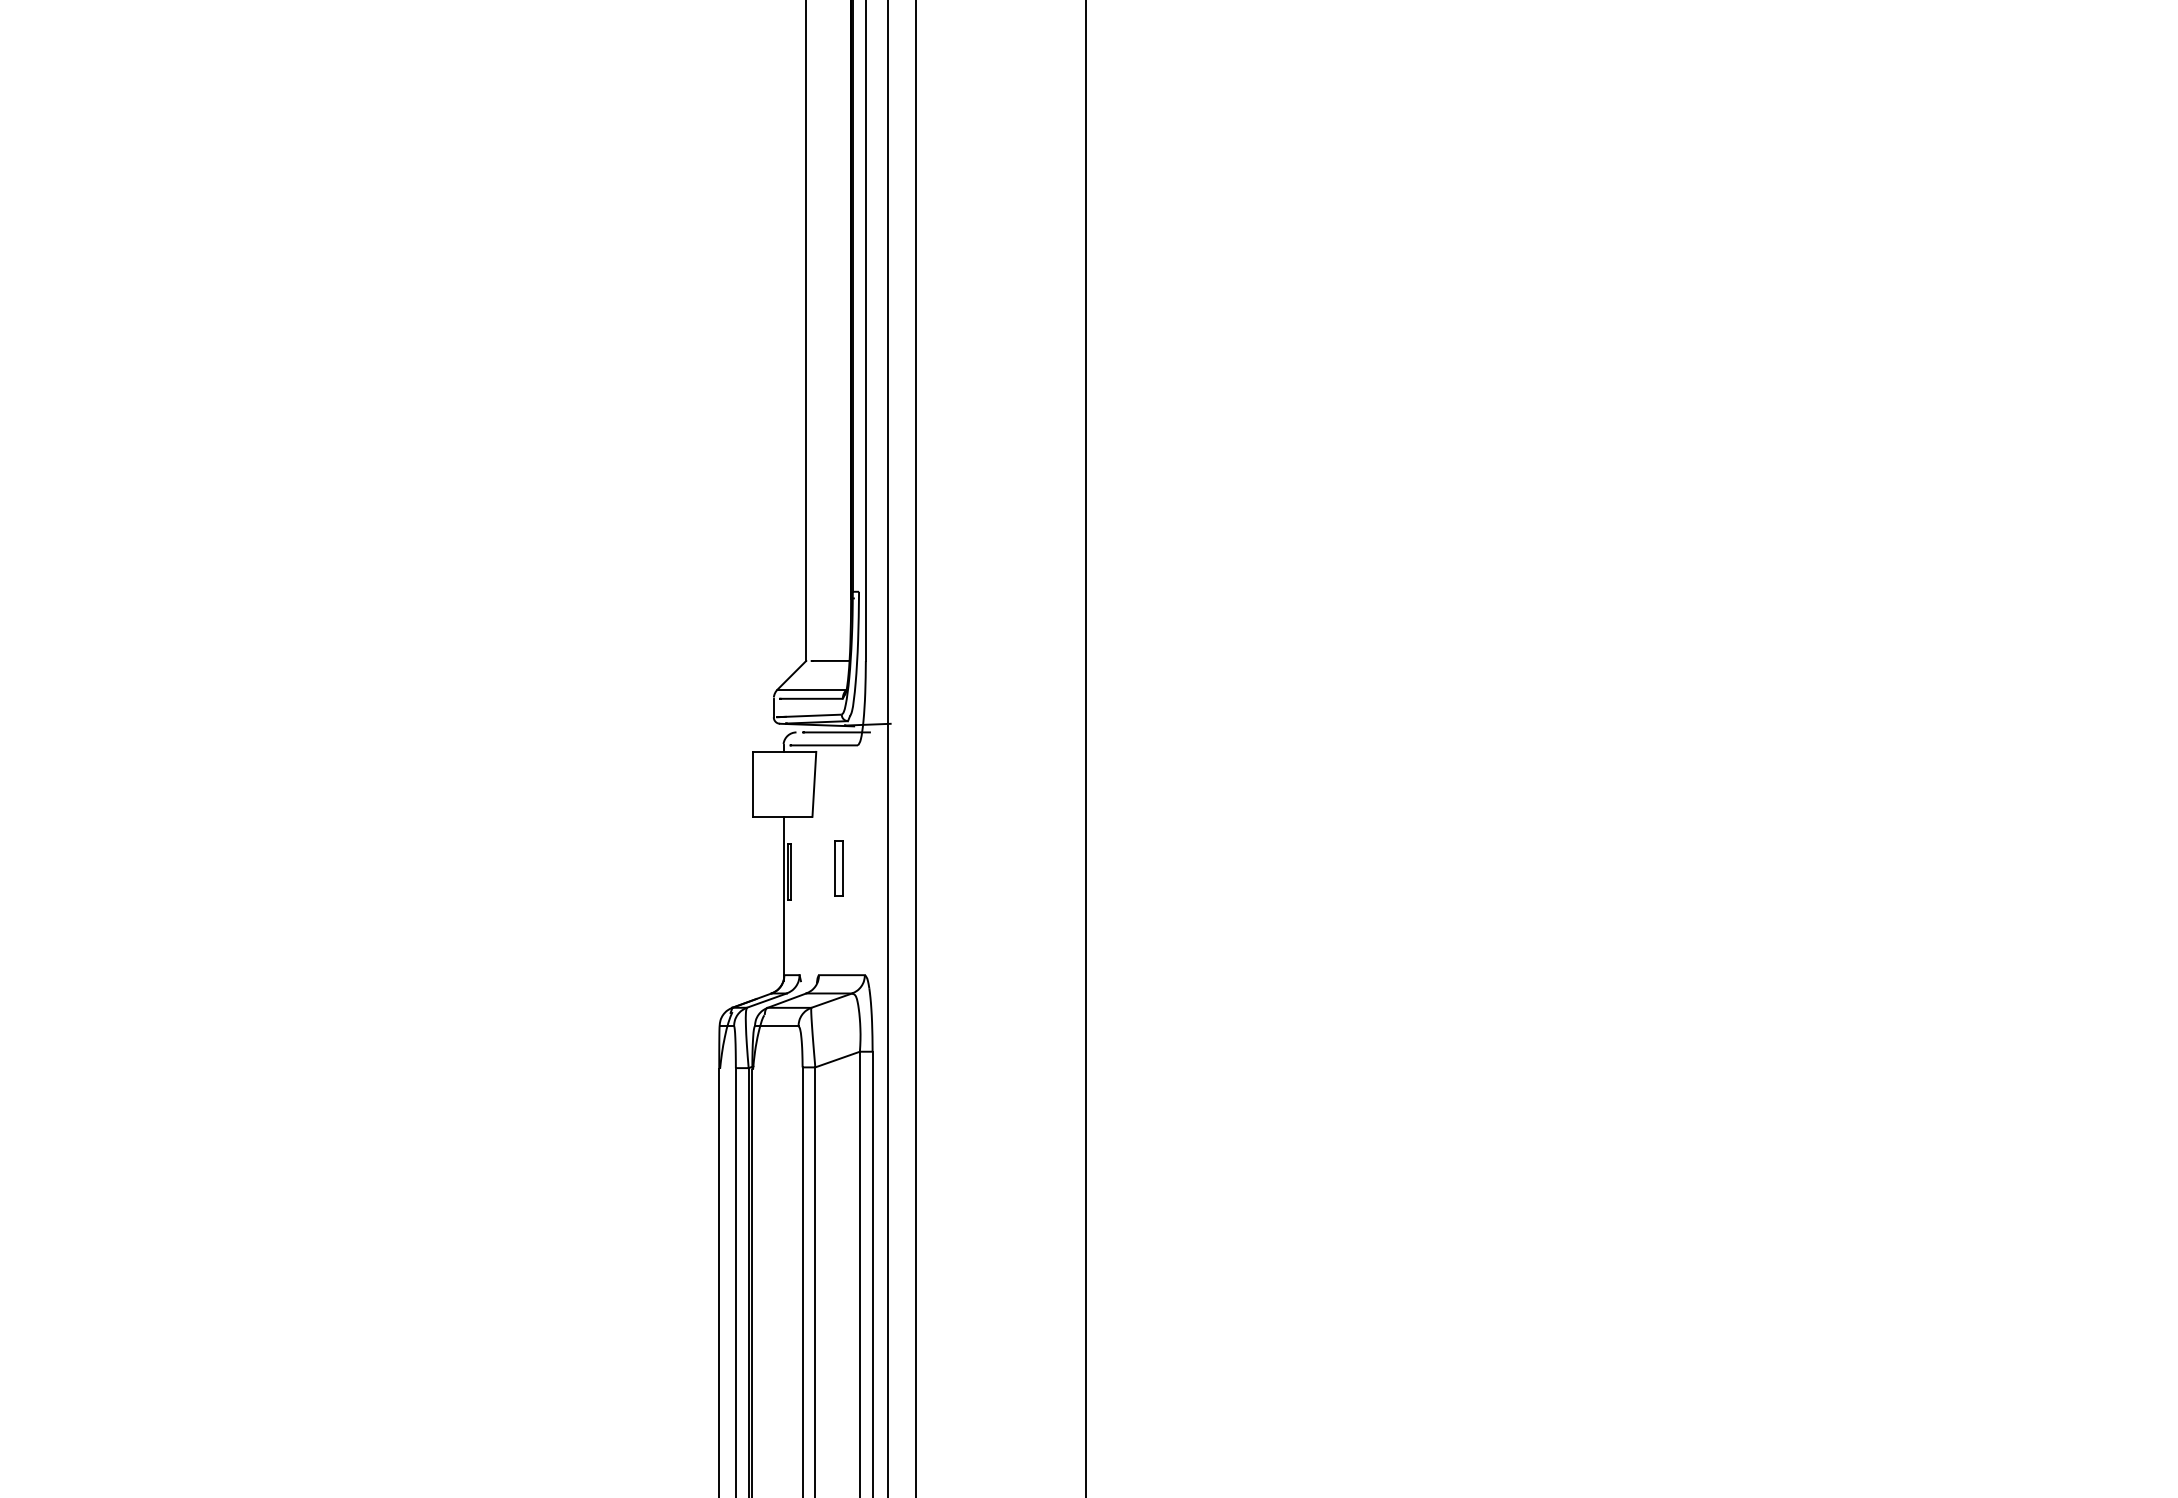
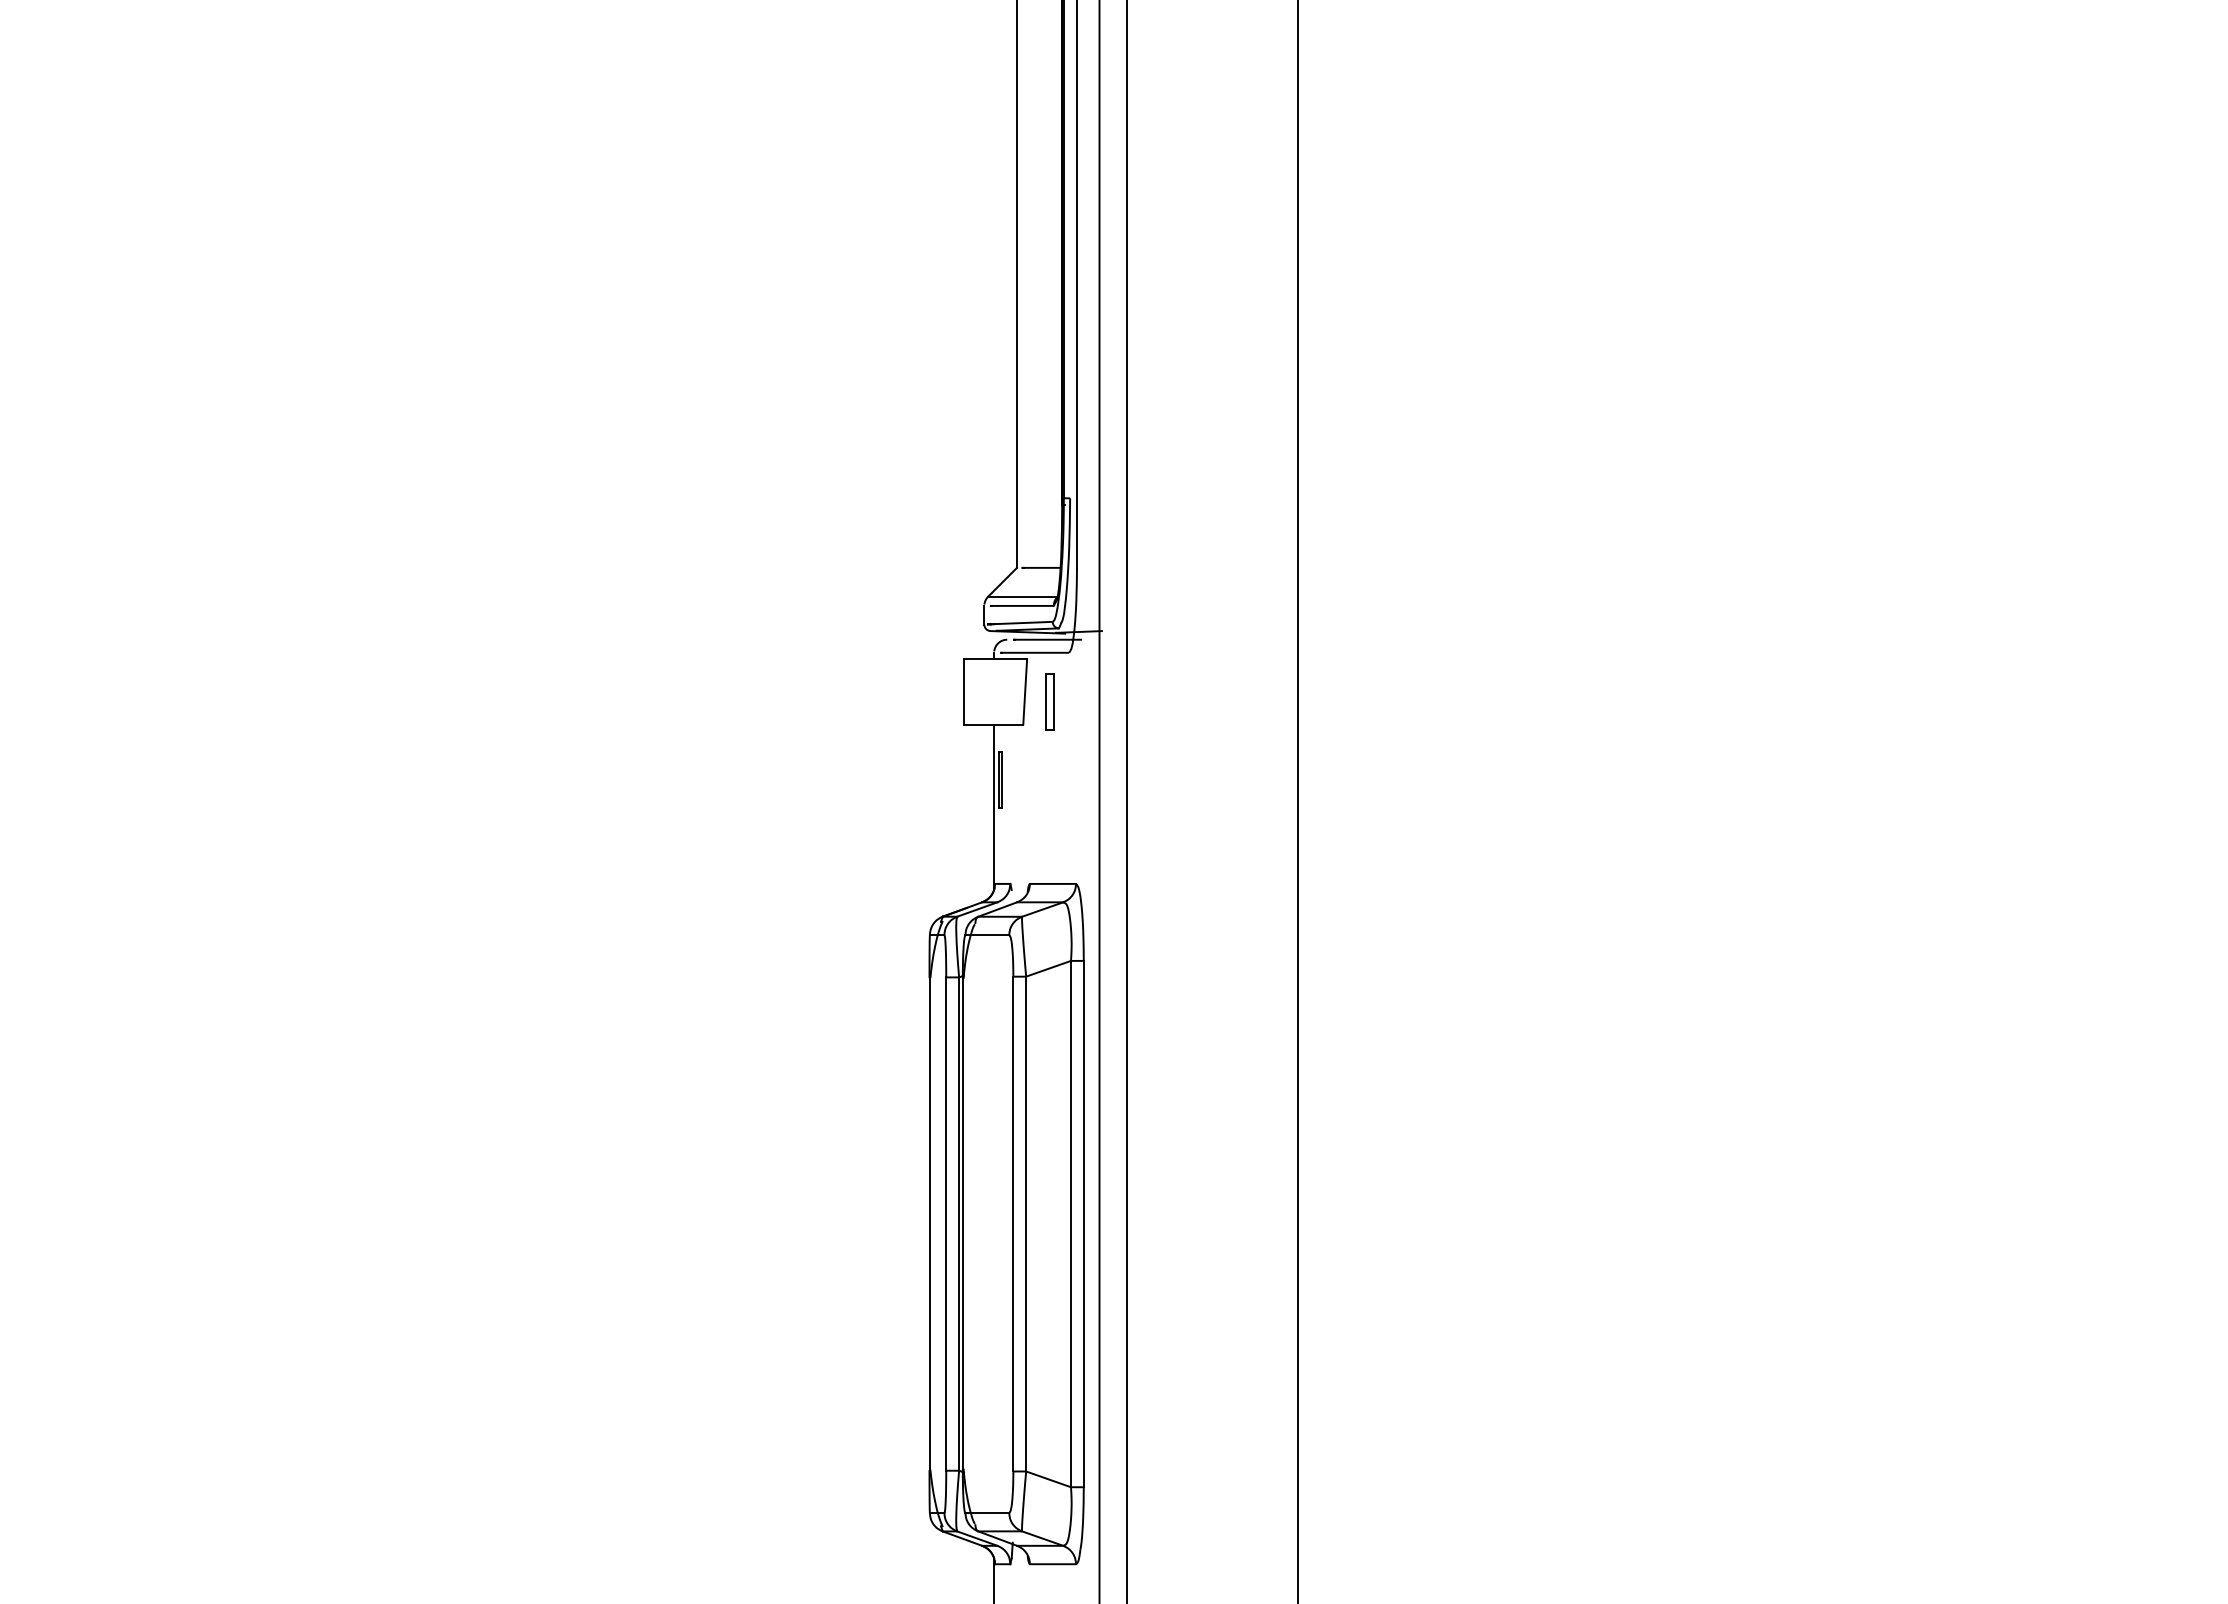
part: (838, 868) -> (1049, 701), moved

